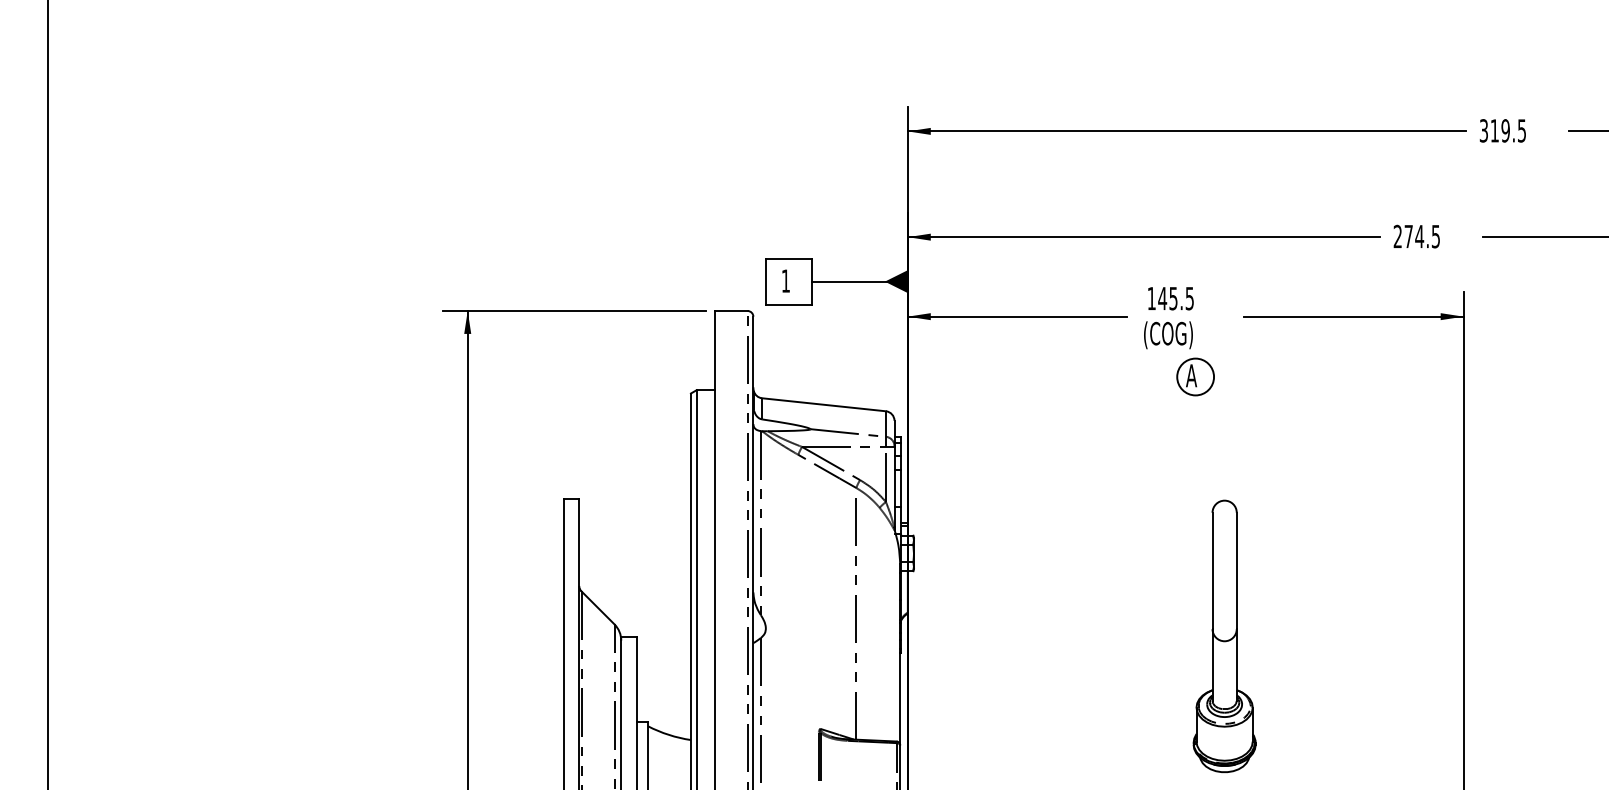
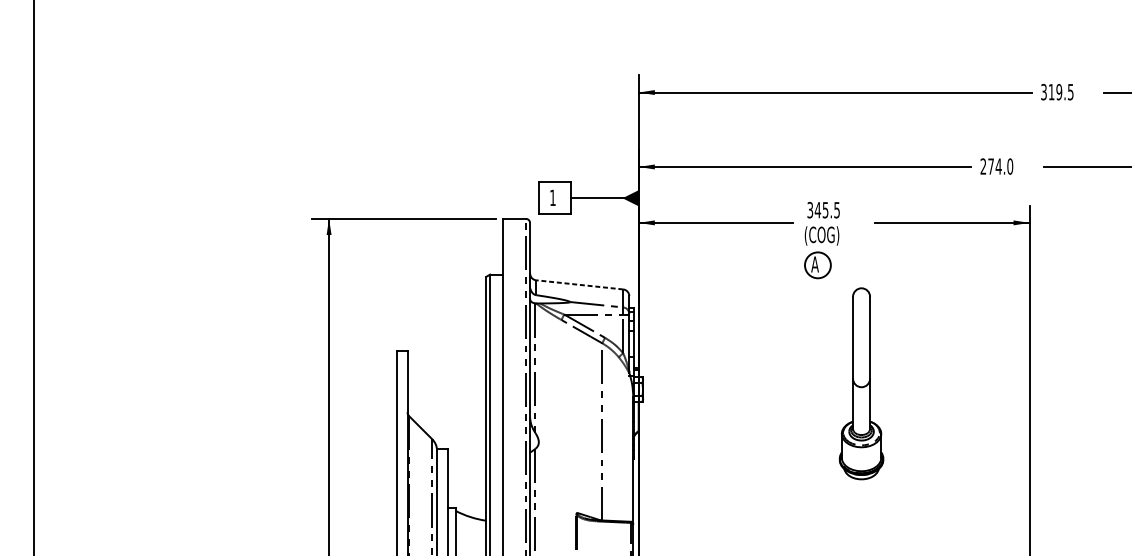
text: (1435, 236) -> (1009, 166), 274.5 -> 274.0
text: (1151, 298) -> (810, 210), 145.5 -> 345.5
part: (1195, 376) -> (817, 264), moved
line: (823, 404) -> (579, 284), solid -> dashed
part: (1224, 636) -> (861, 383), moved

